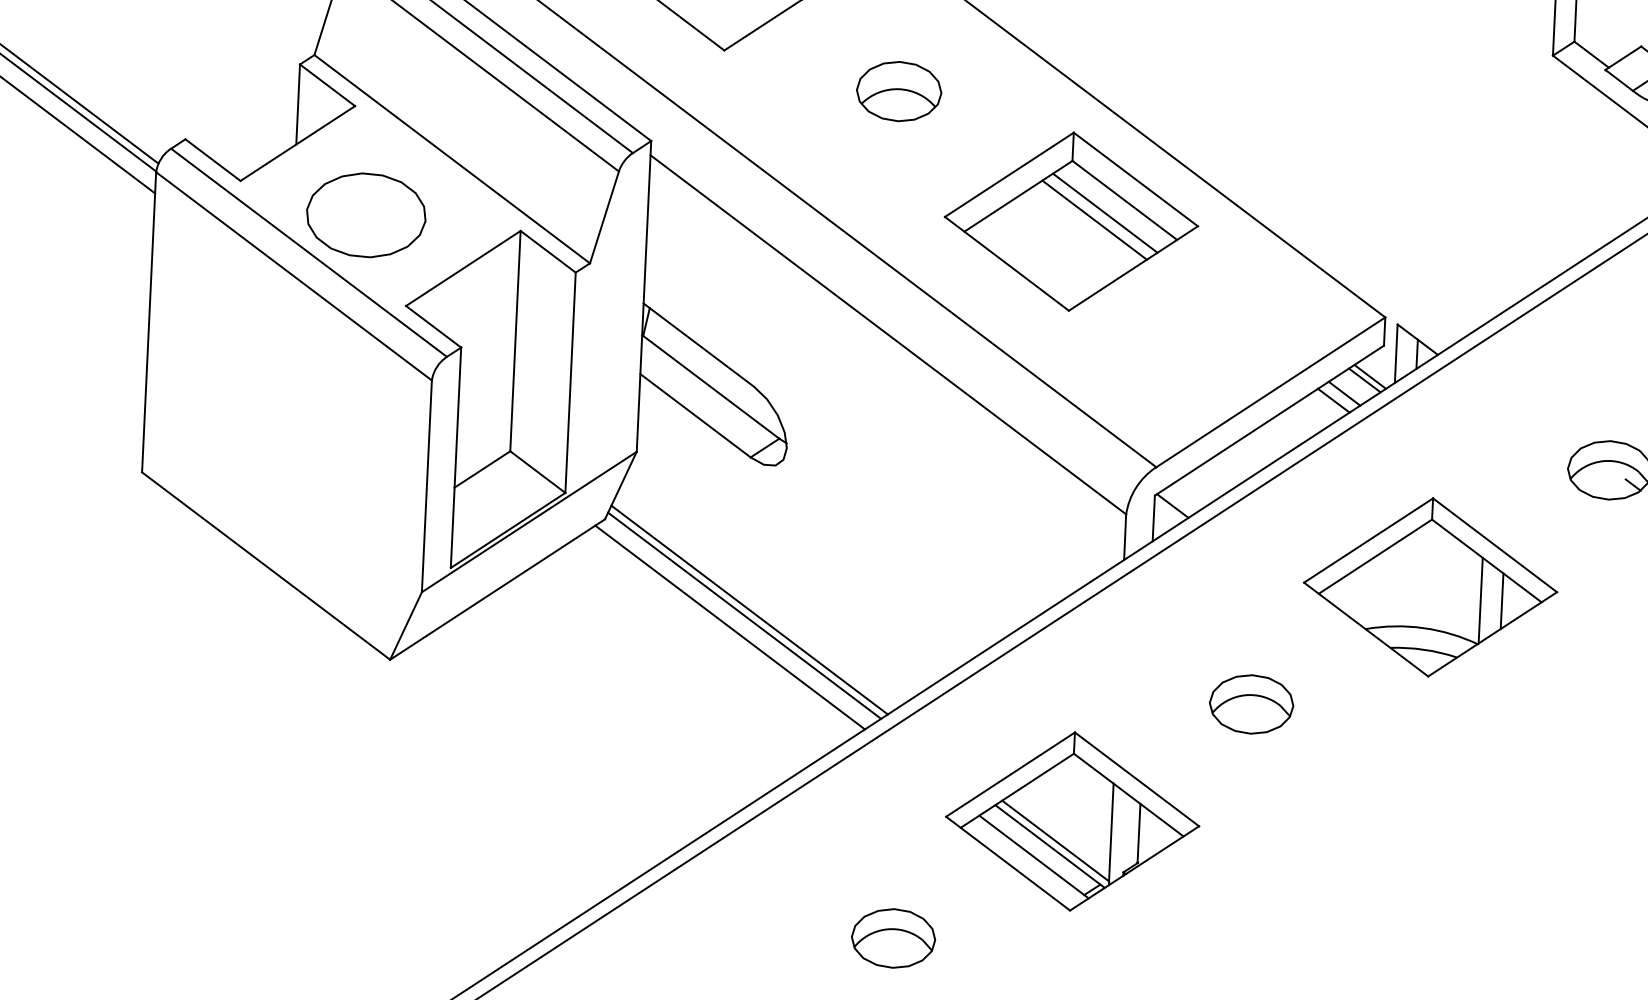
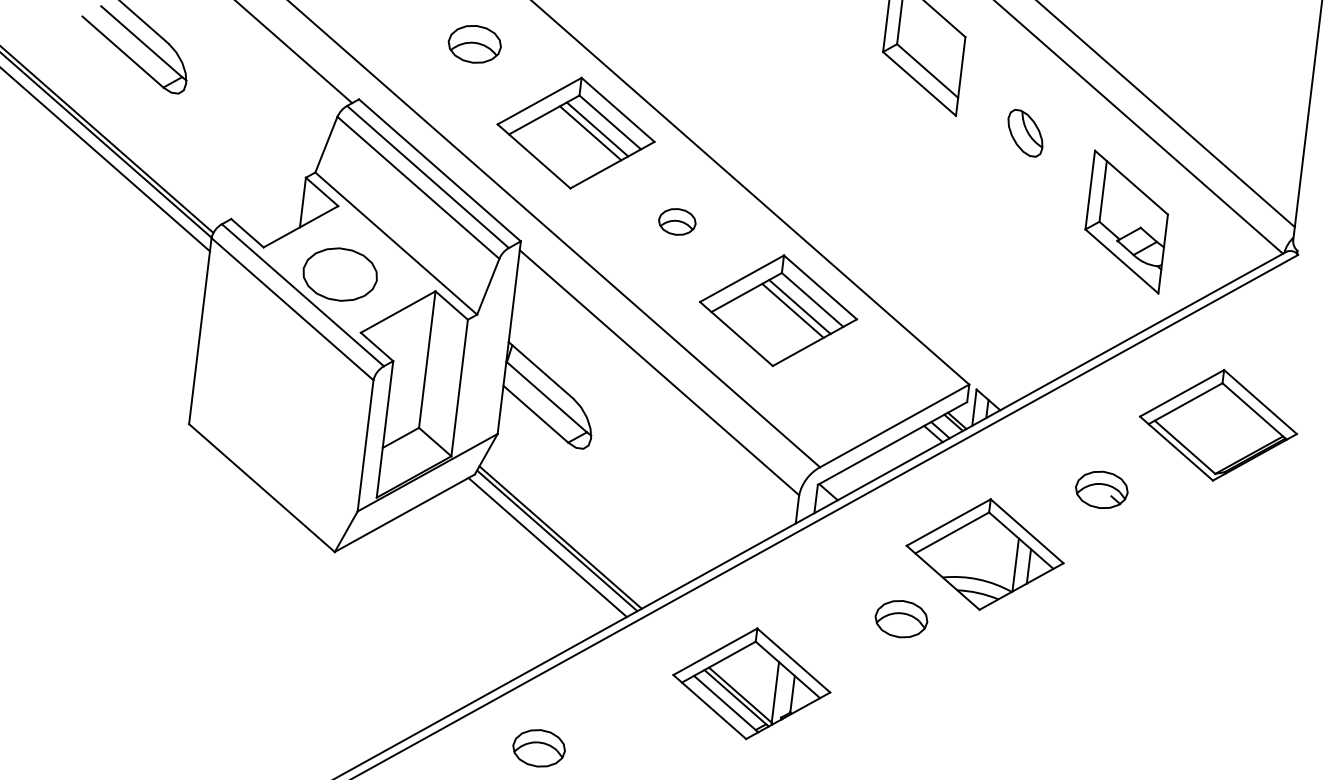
part: (899, 90) -> (677, 221), size x0.7
part: (1251, 704) -> (901, 619), moved
part: (892, 938) -> (538, 748), moved

